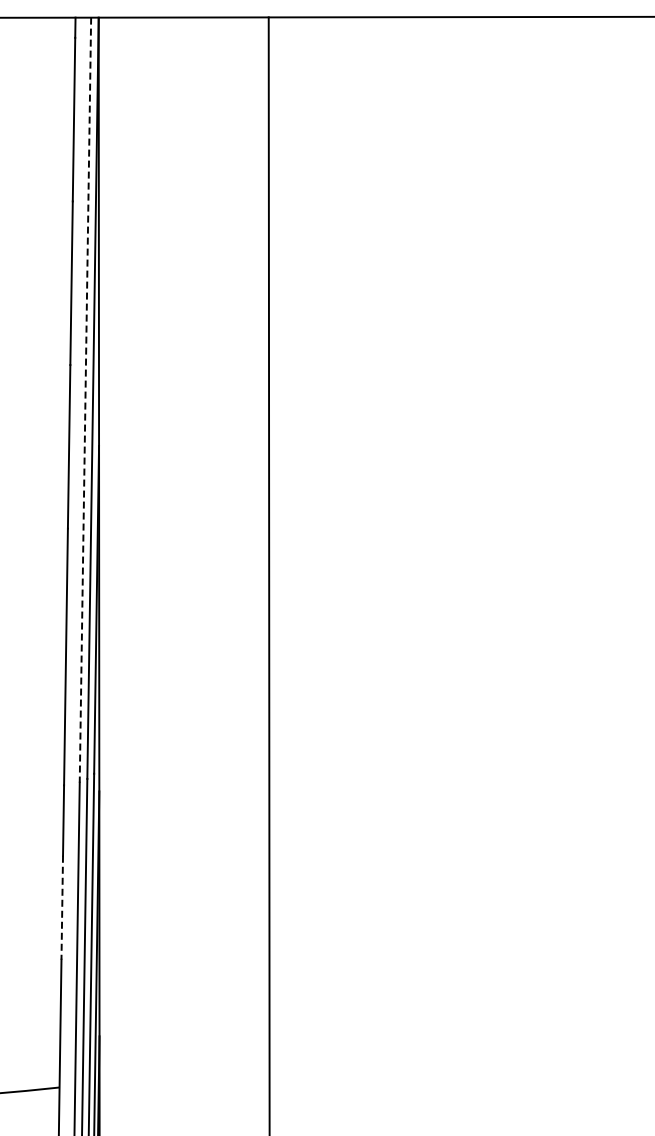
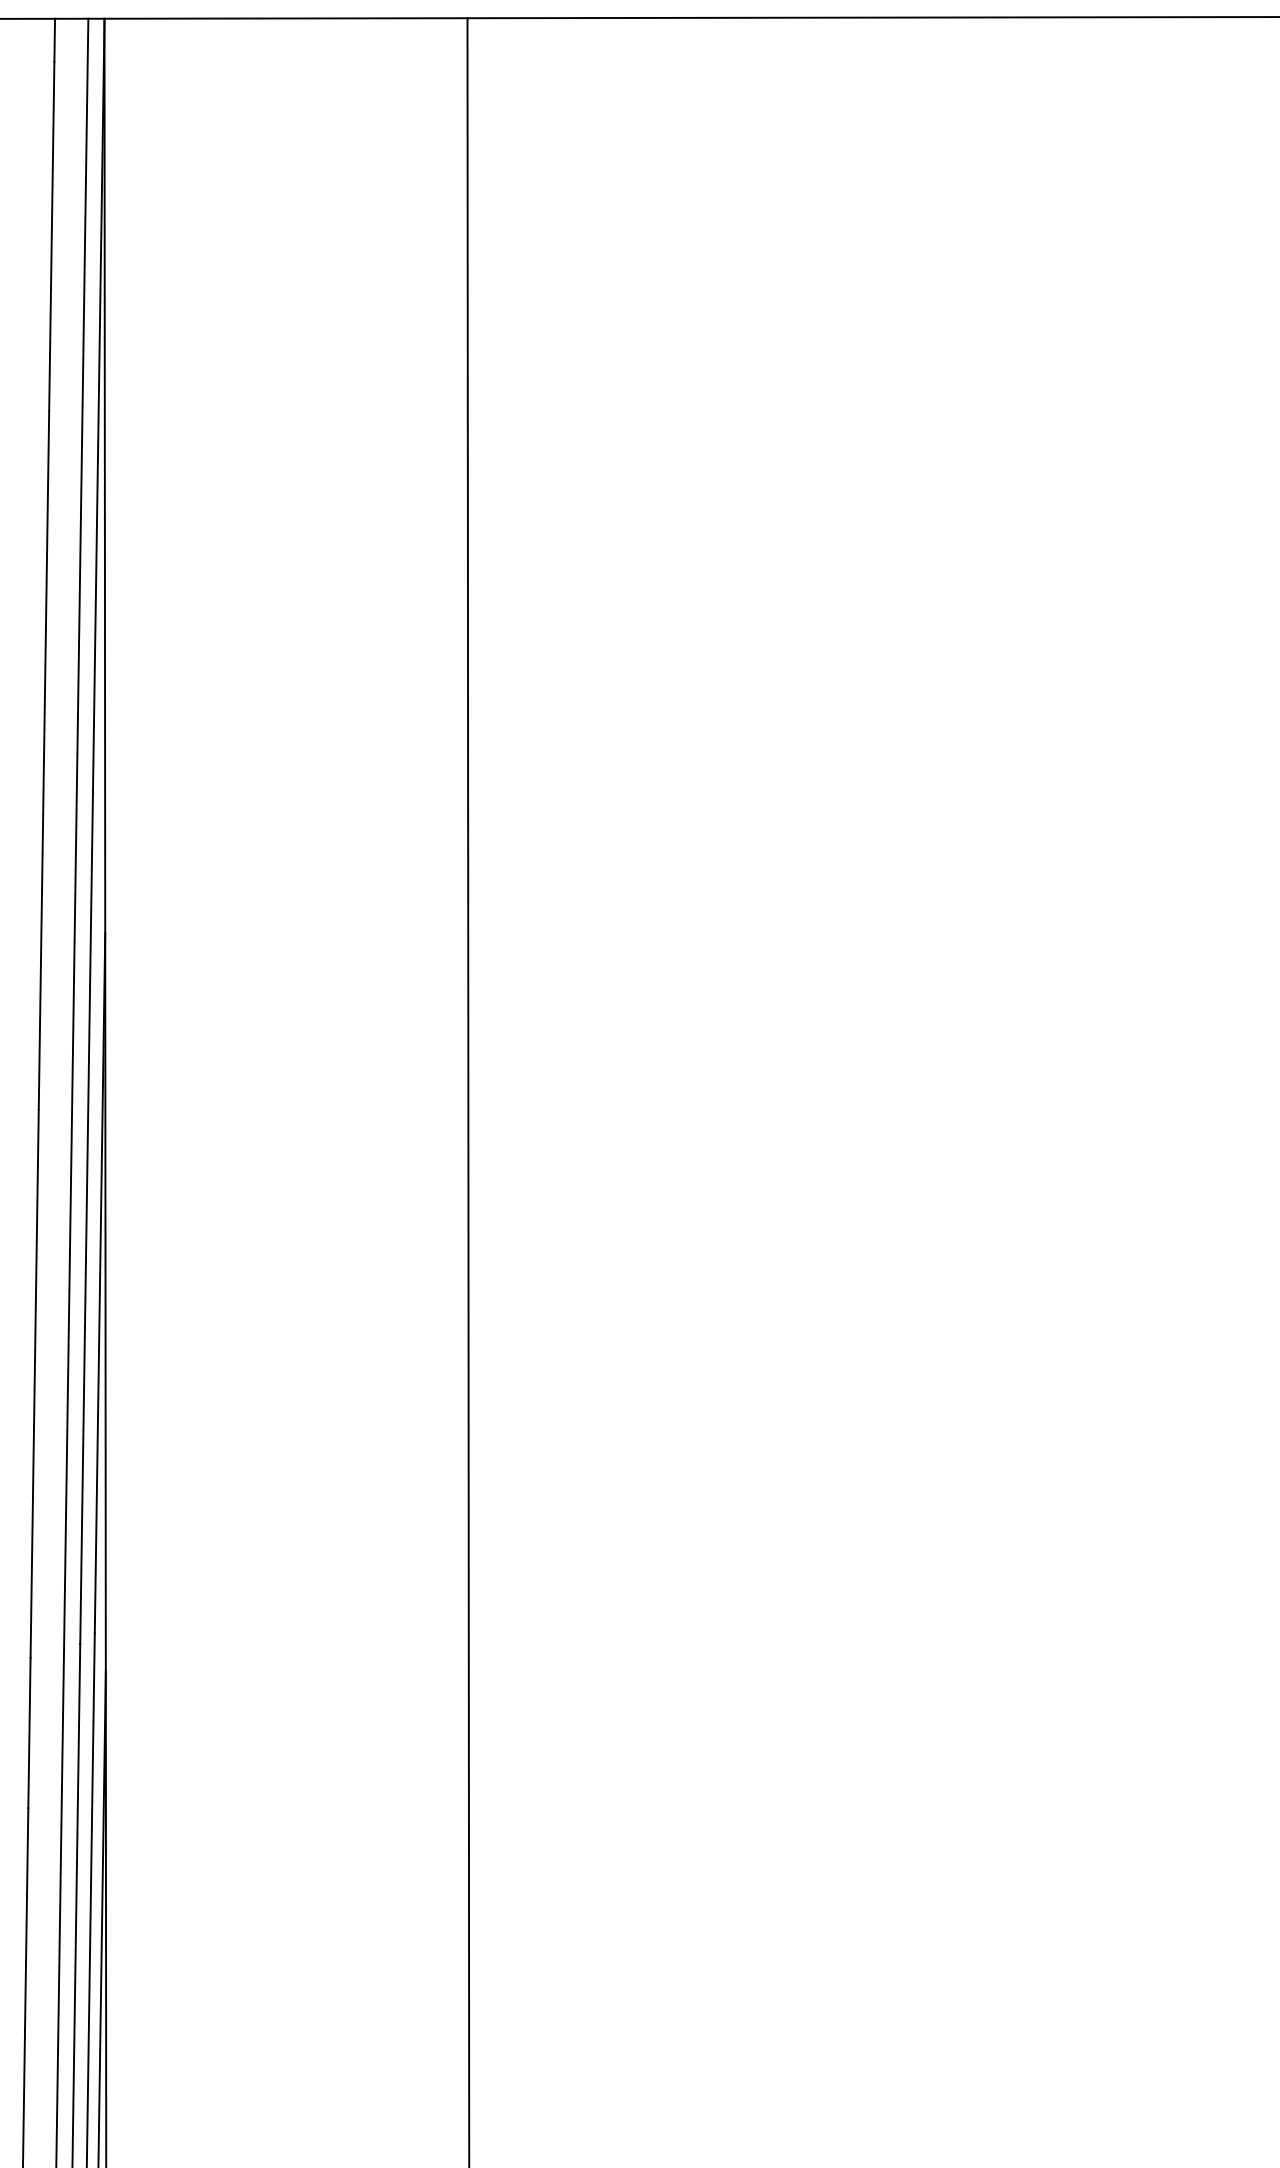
line: (85, 400) -> (76, 836), dashed -> solid
line: (62, 907) -> (27, 1918), dashed -> solid

